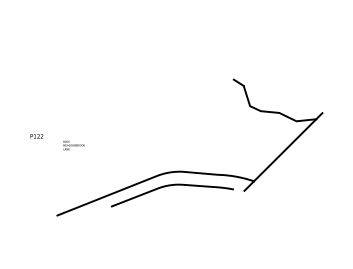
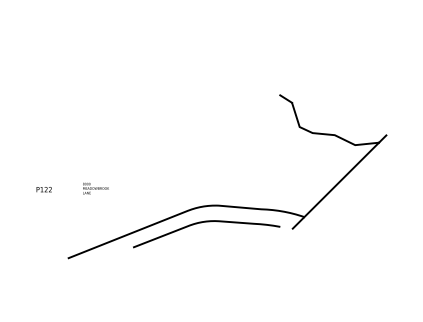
text: (36, 136) -> (43, 189), moved
text: (73, 145) -> (95, 188), moved

